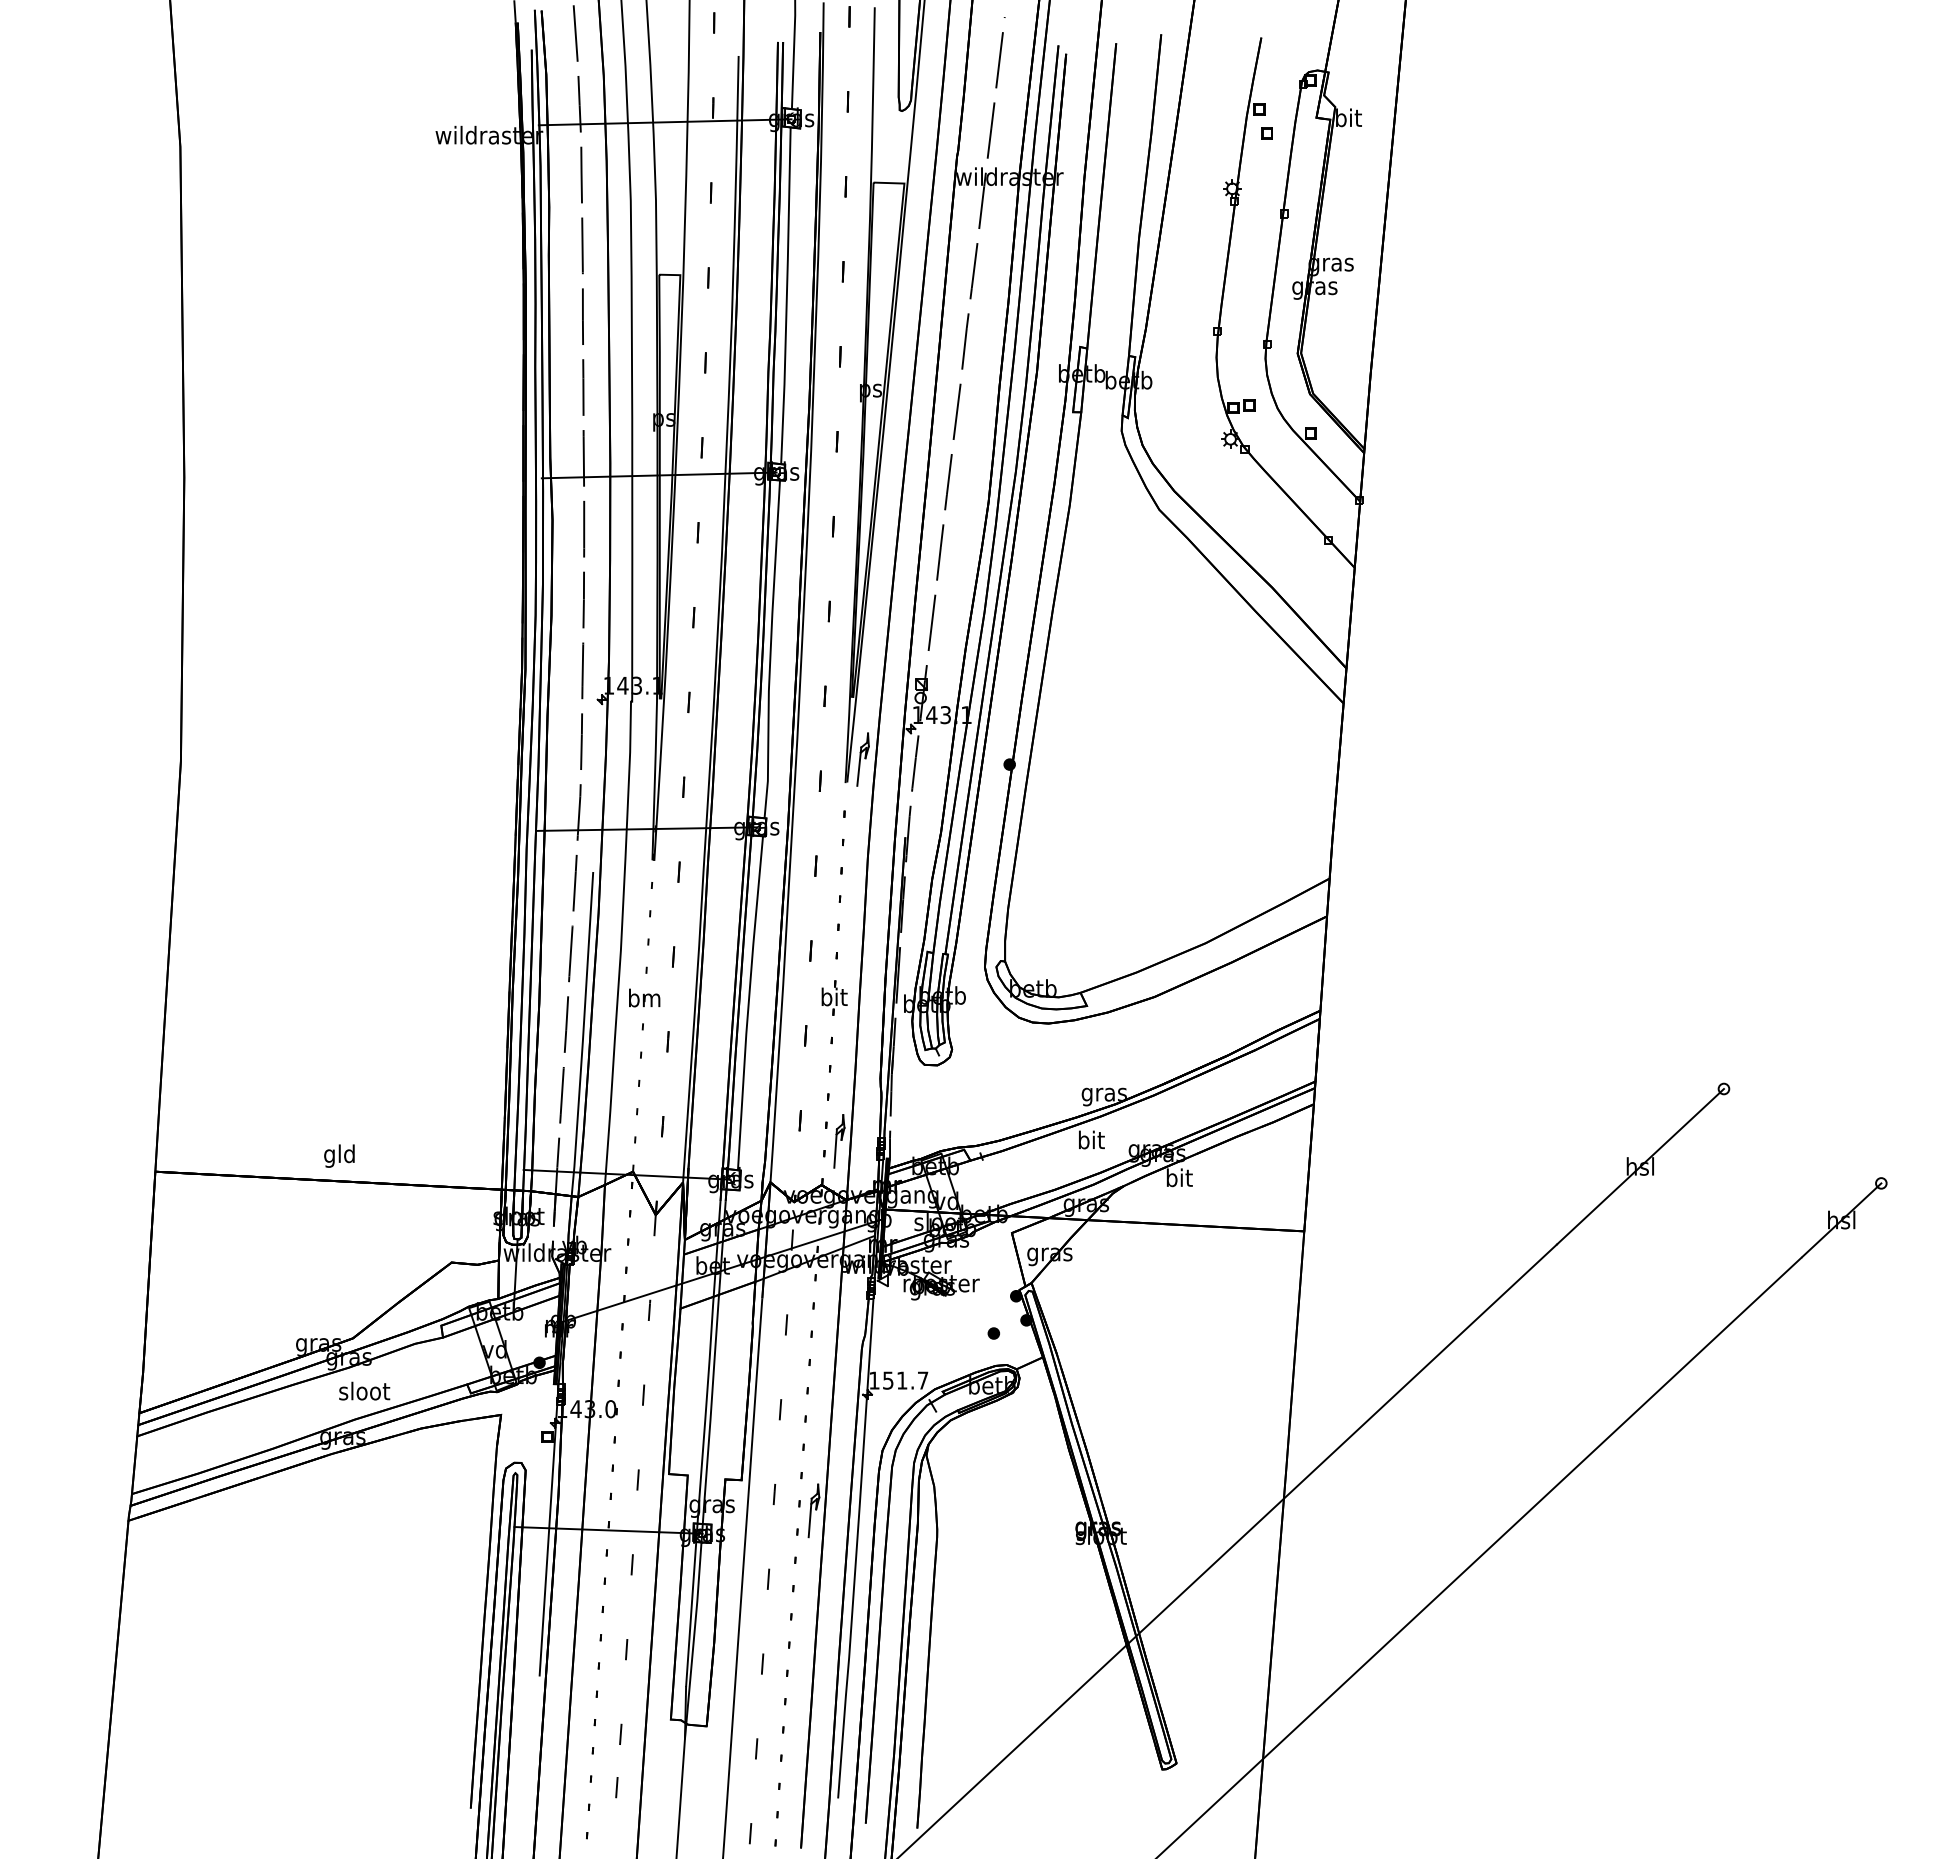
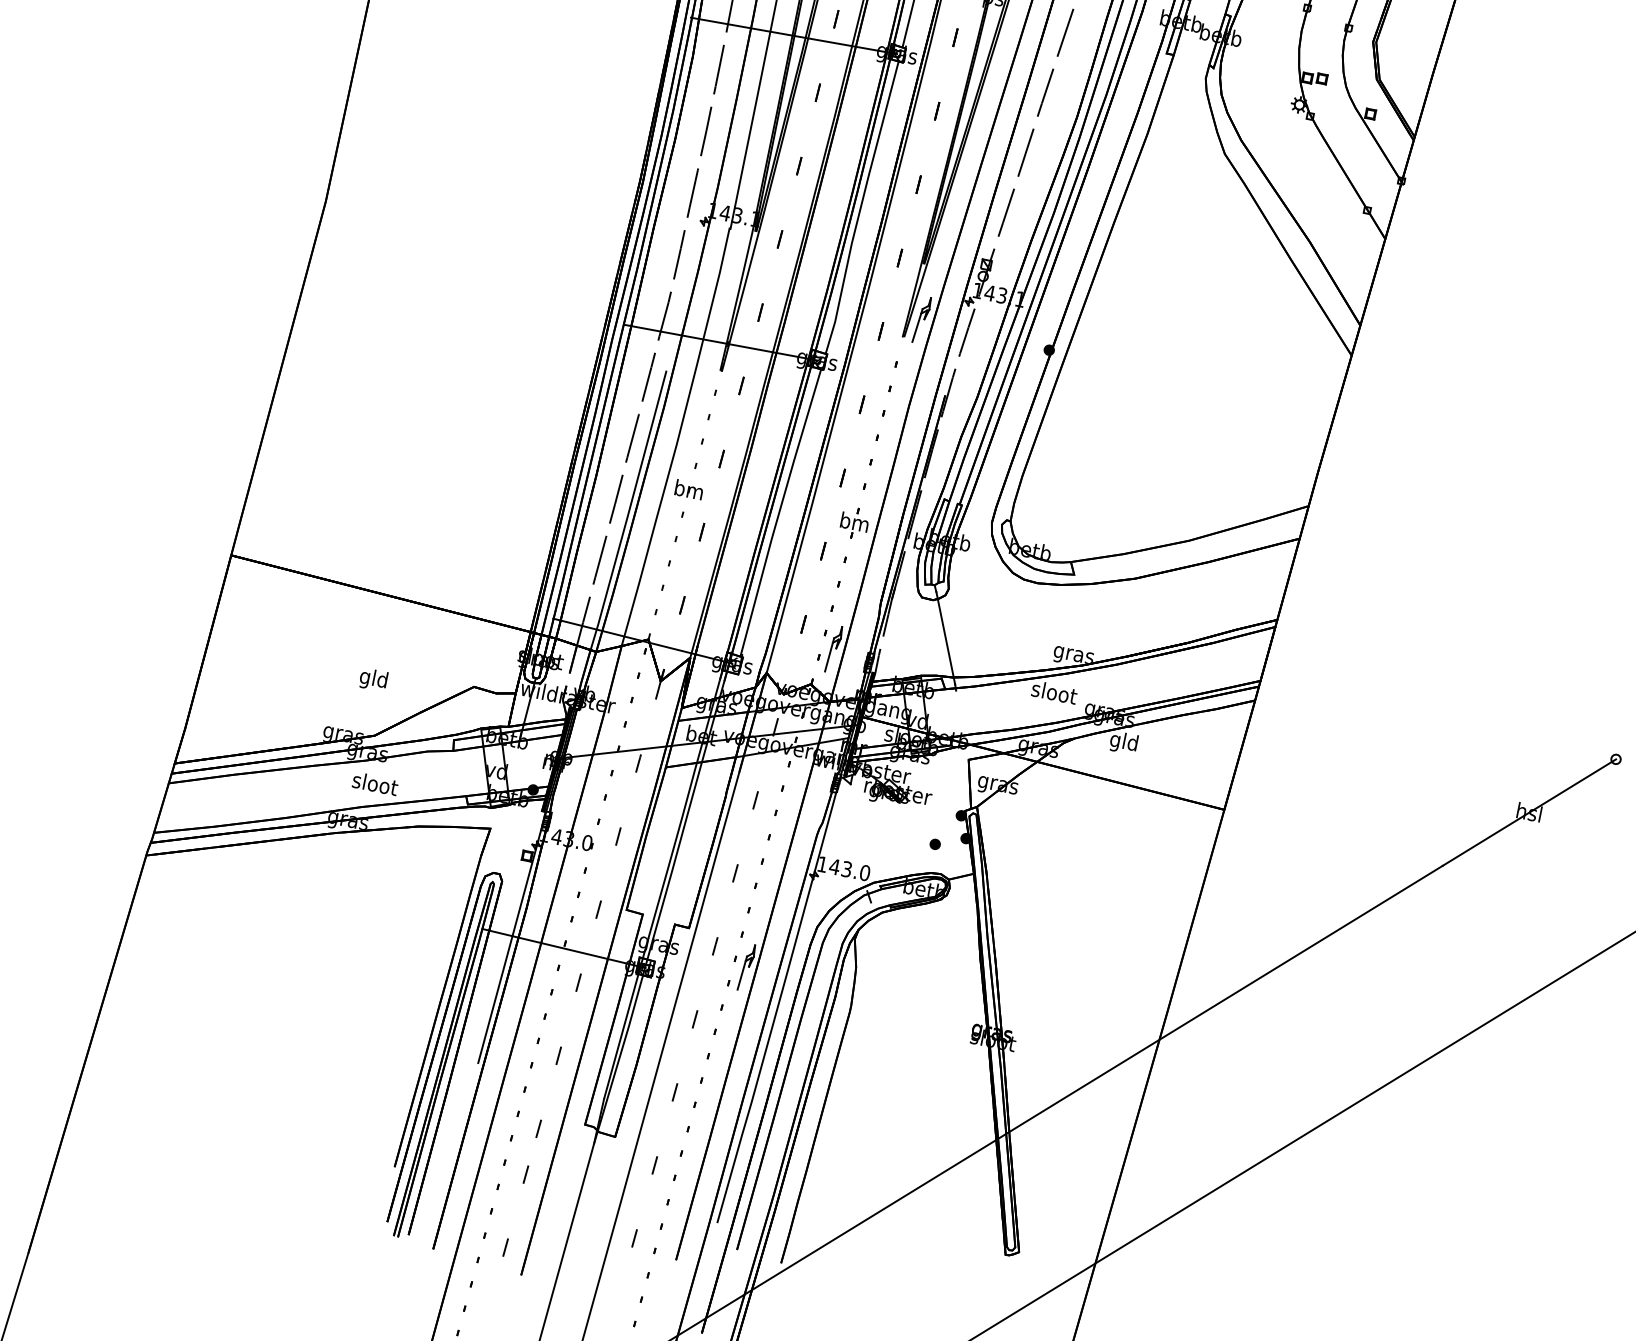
text: (833, 996) -> (854, 521), bit -> bm
line: (959, 1104) -> (945, 638), added
text: (1091, 1139) -> (1054, 692), bit -> sloot
text: (339, 1155) -> (373, 679), moved
text: (1178, 1179) -> (1123, 742), bit -> gld
text: (905, 1380) -> (849, 869), 151.7 -> 143.0

